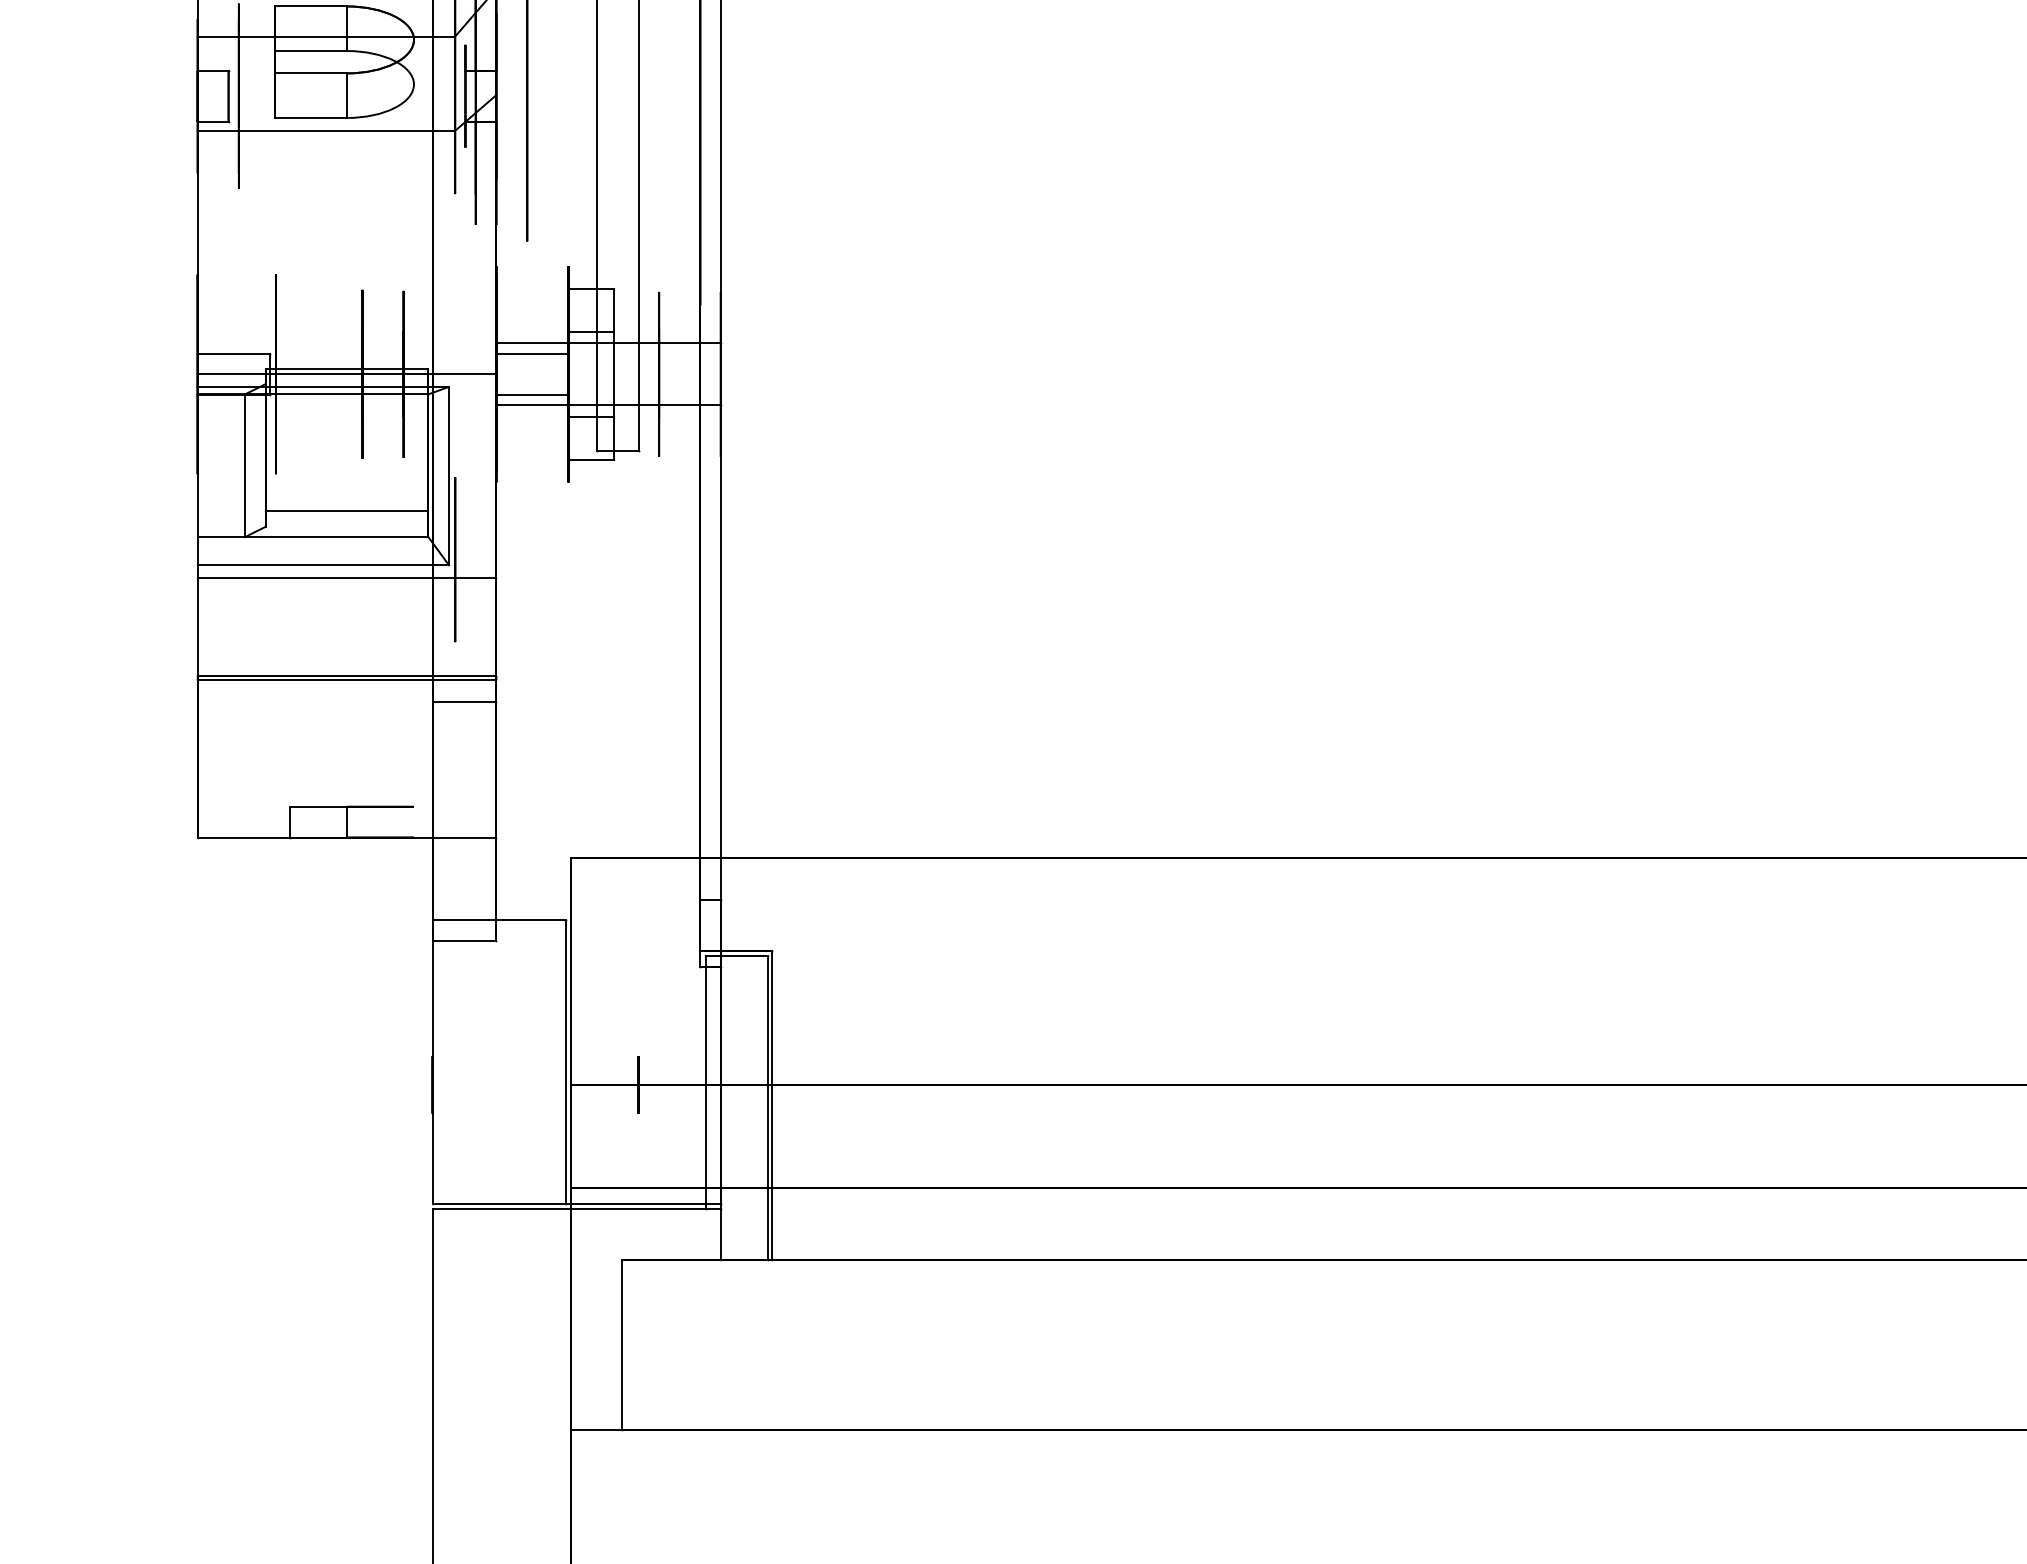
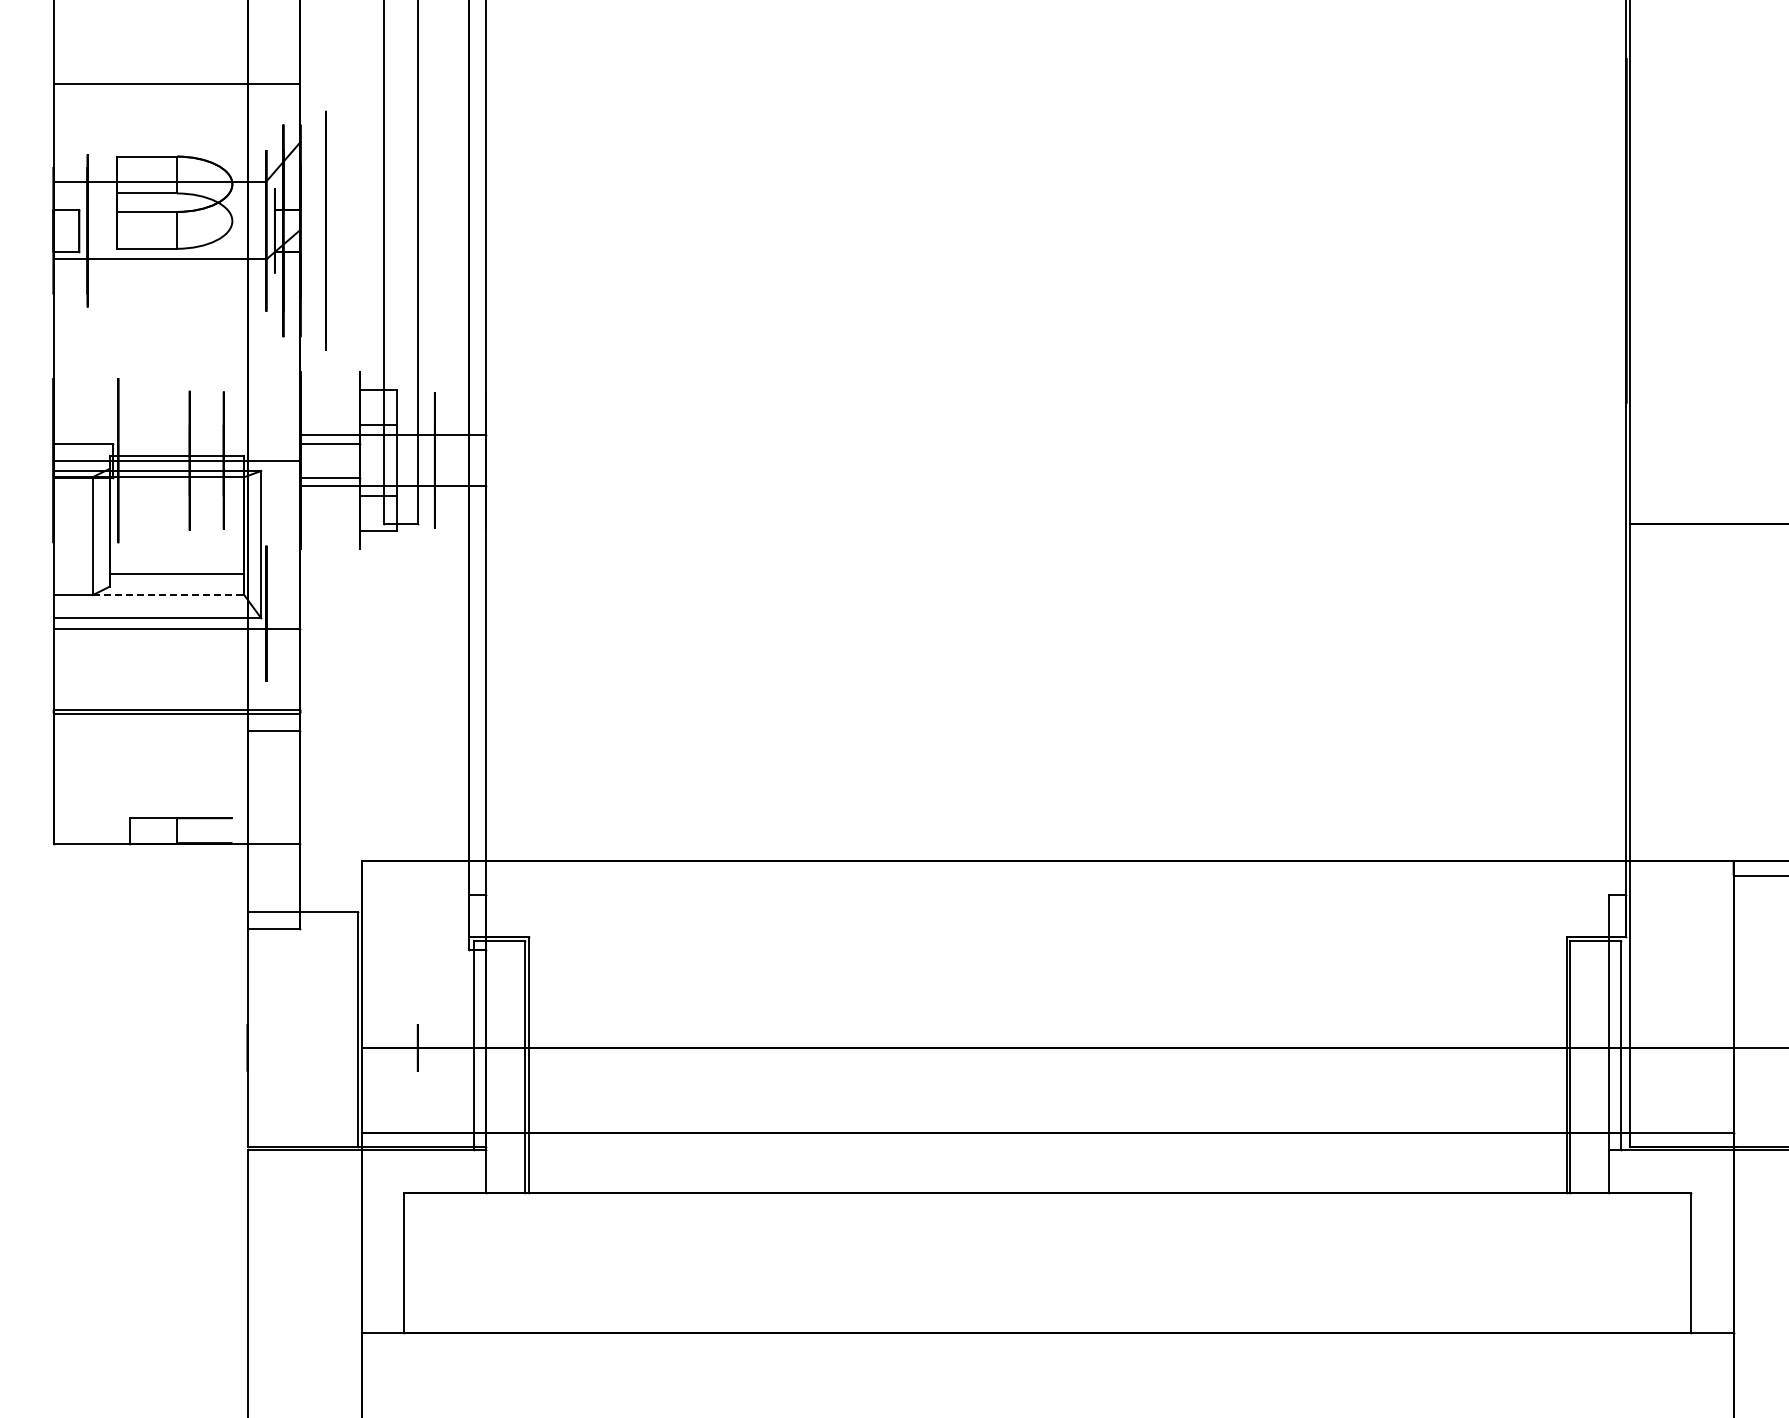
line: (336, 537) -> (168, 595), solid -> dashed

